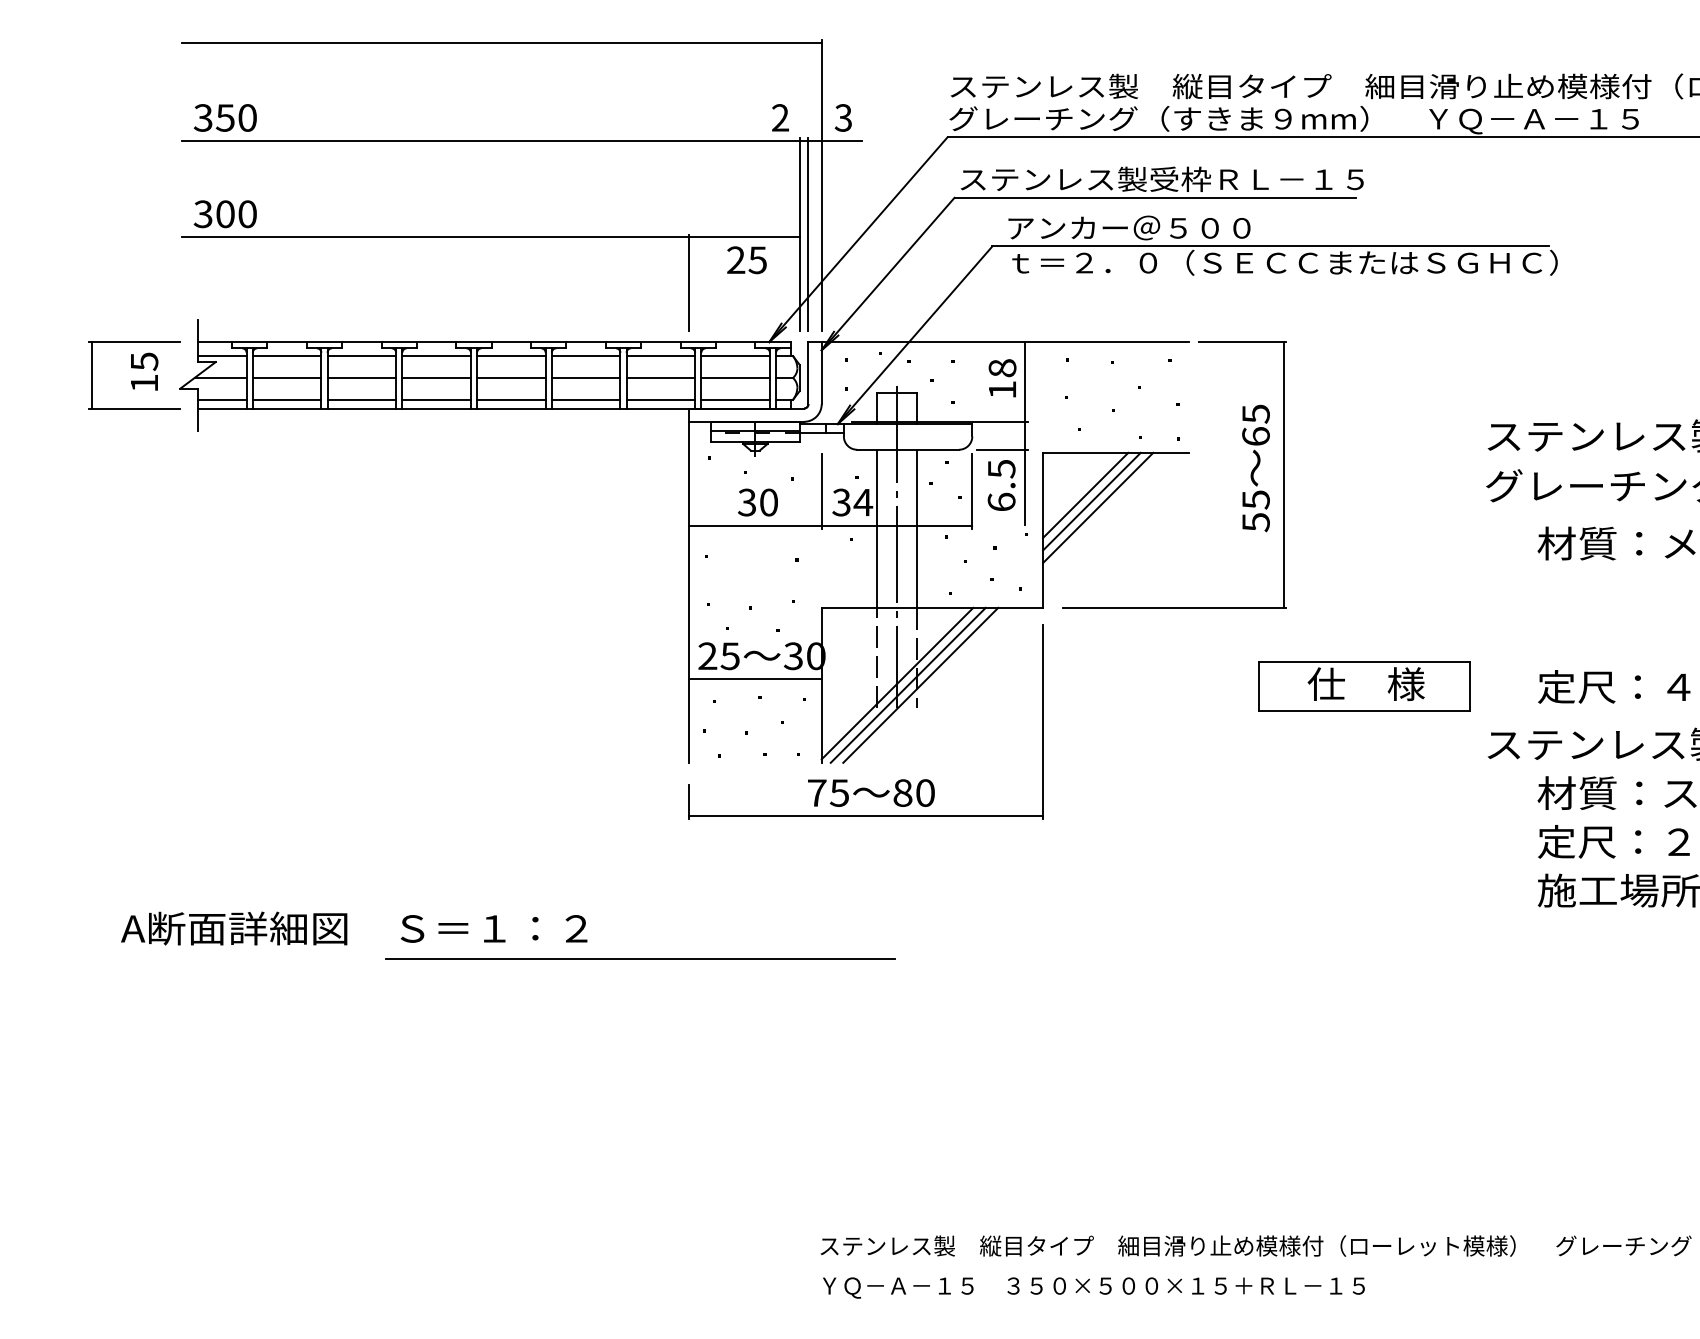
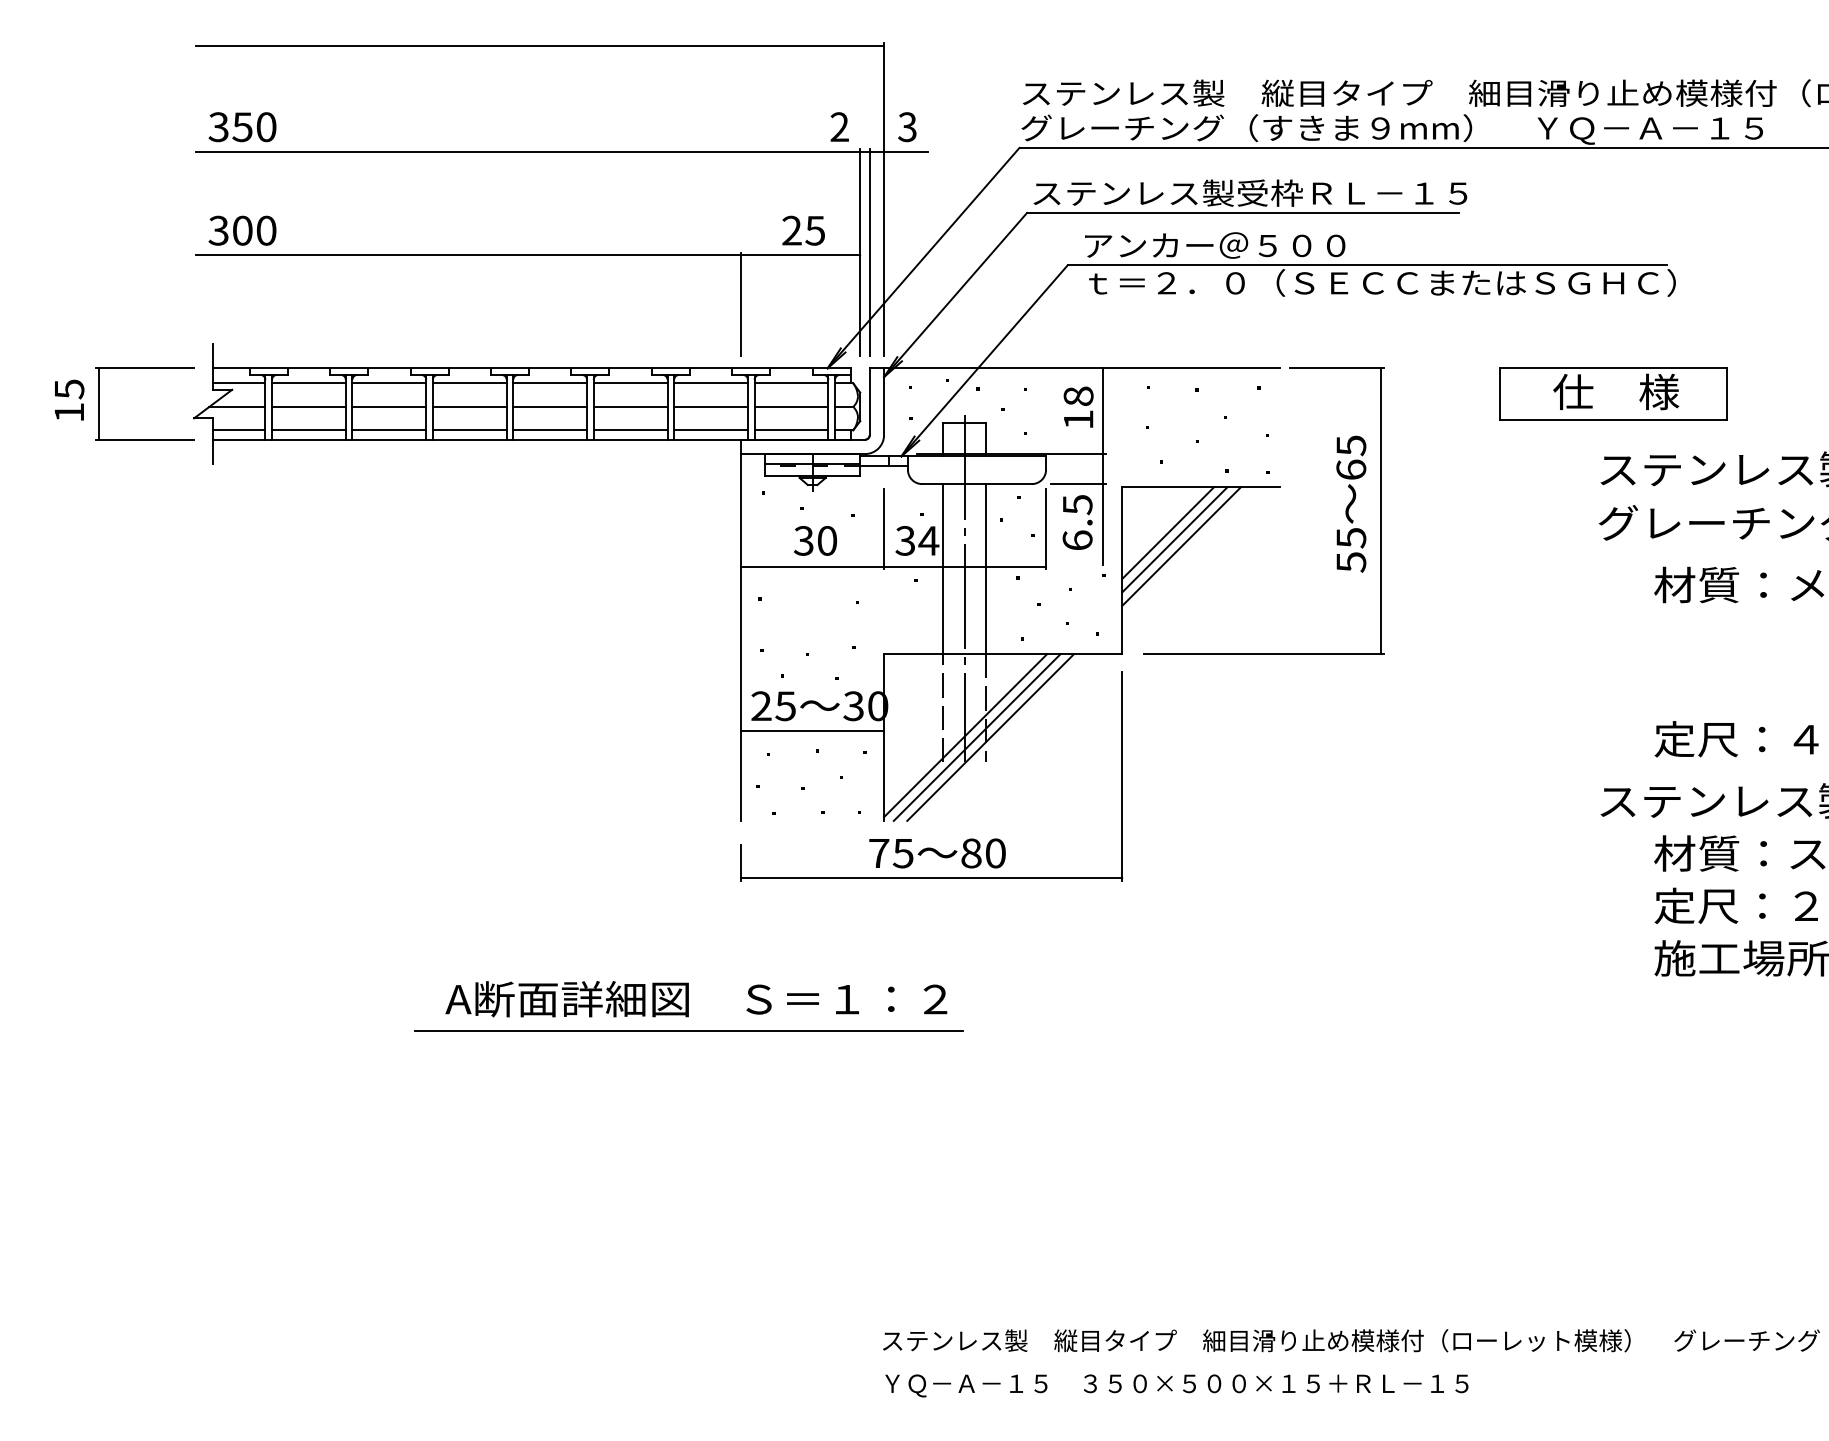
text: (746, 260) -> (803, 231), moved
text: (144, 371) -> (69, 399), moved
part: (1364, 686) -> (1614, 394), moved
text: (354, 928) -> (696, 999), moved

